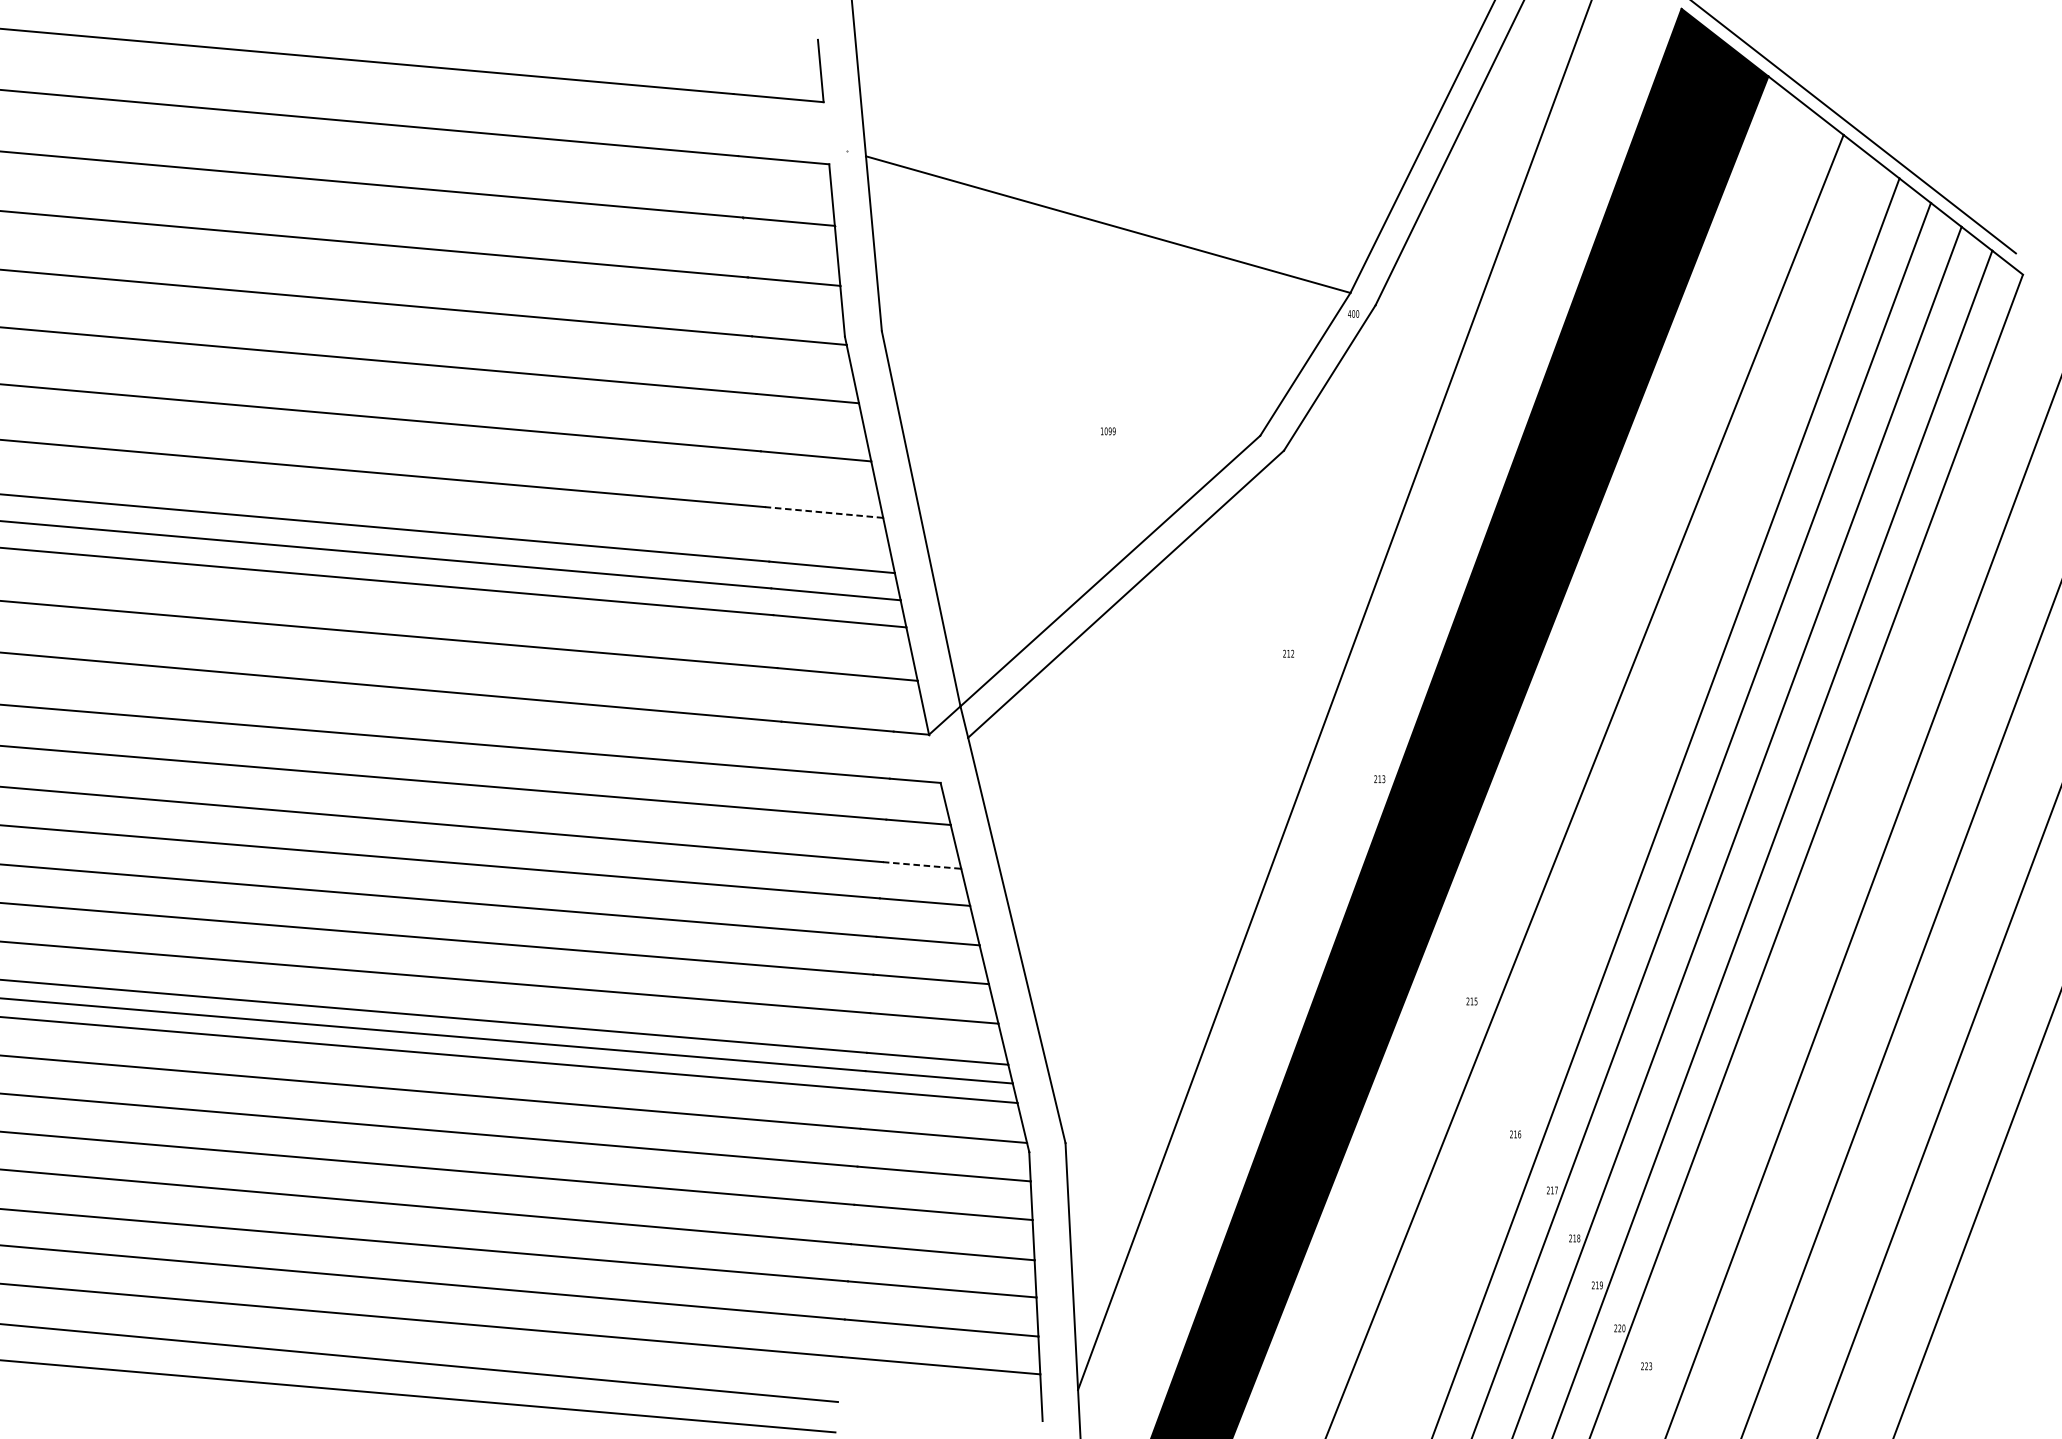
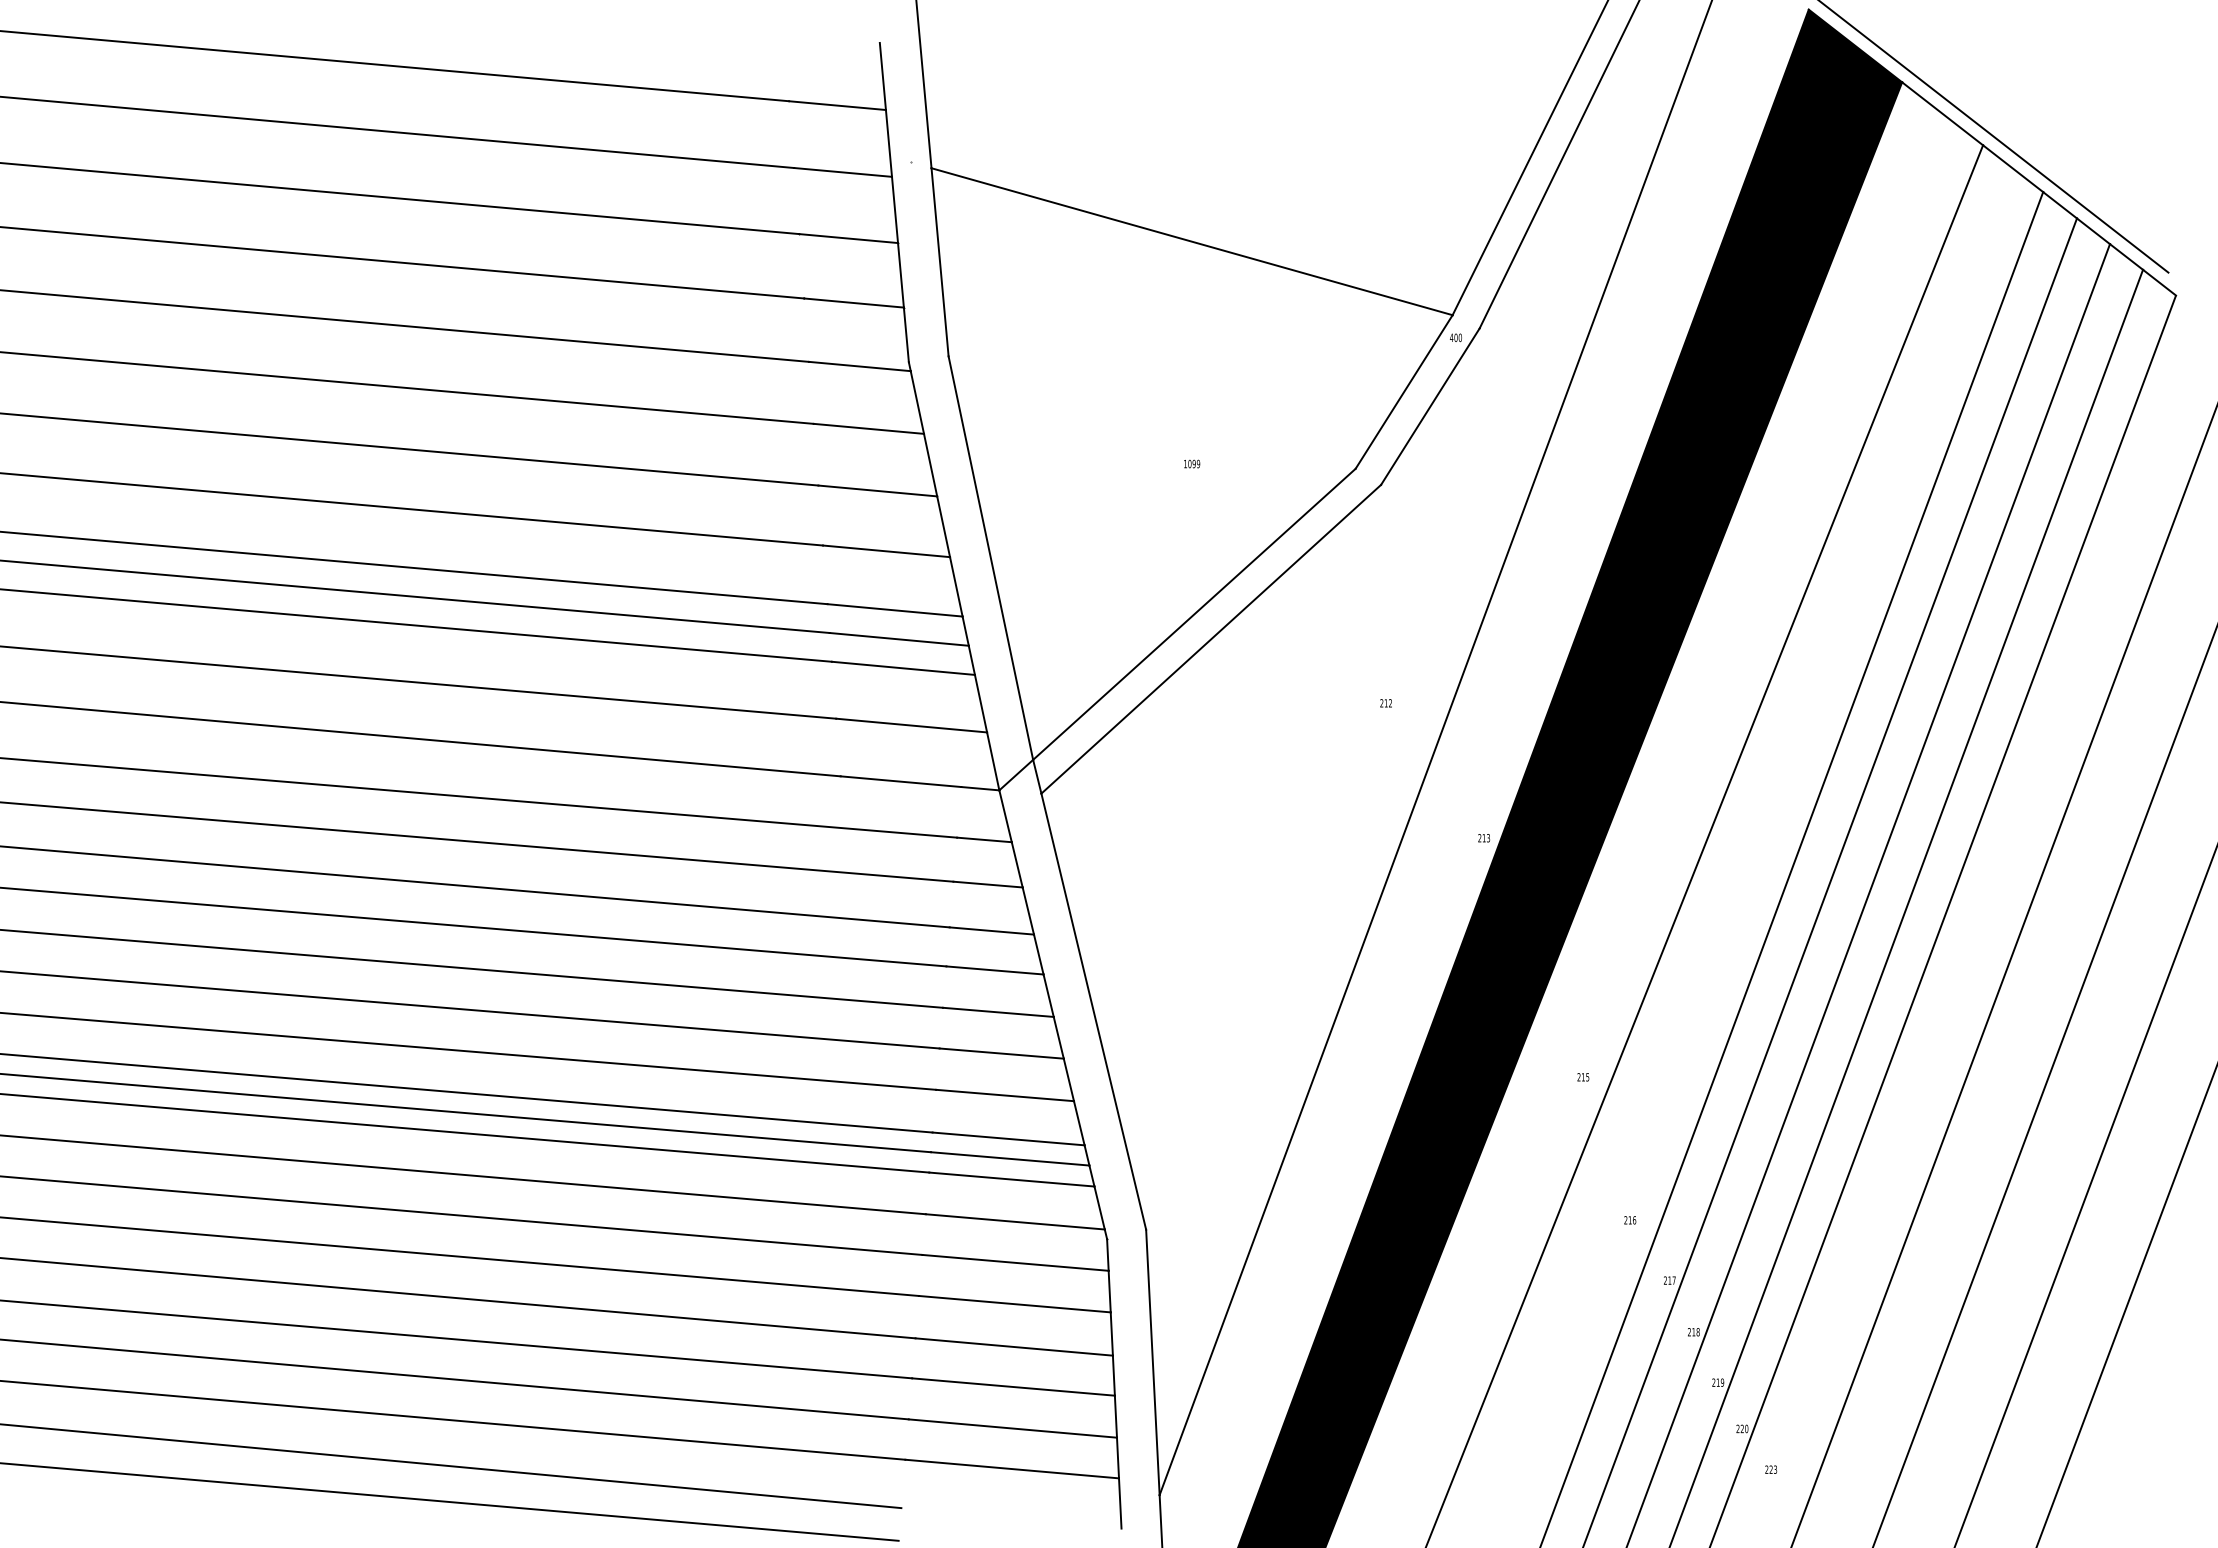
line: (826, 133) -> (888, 143), added
line: (824, 512) -> (886, 551), dashed -> solid
line: (934, 759) -> (1005, 816), added
line: (922, 865) -> (992, 931), dashed -> solid

